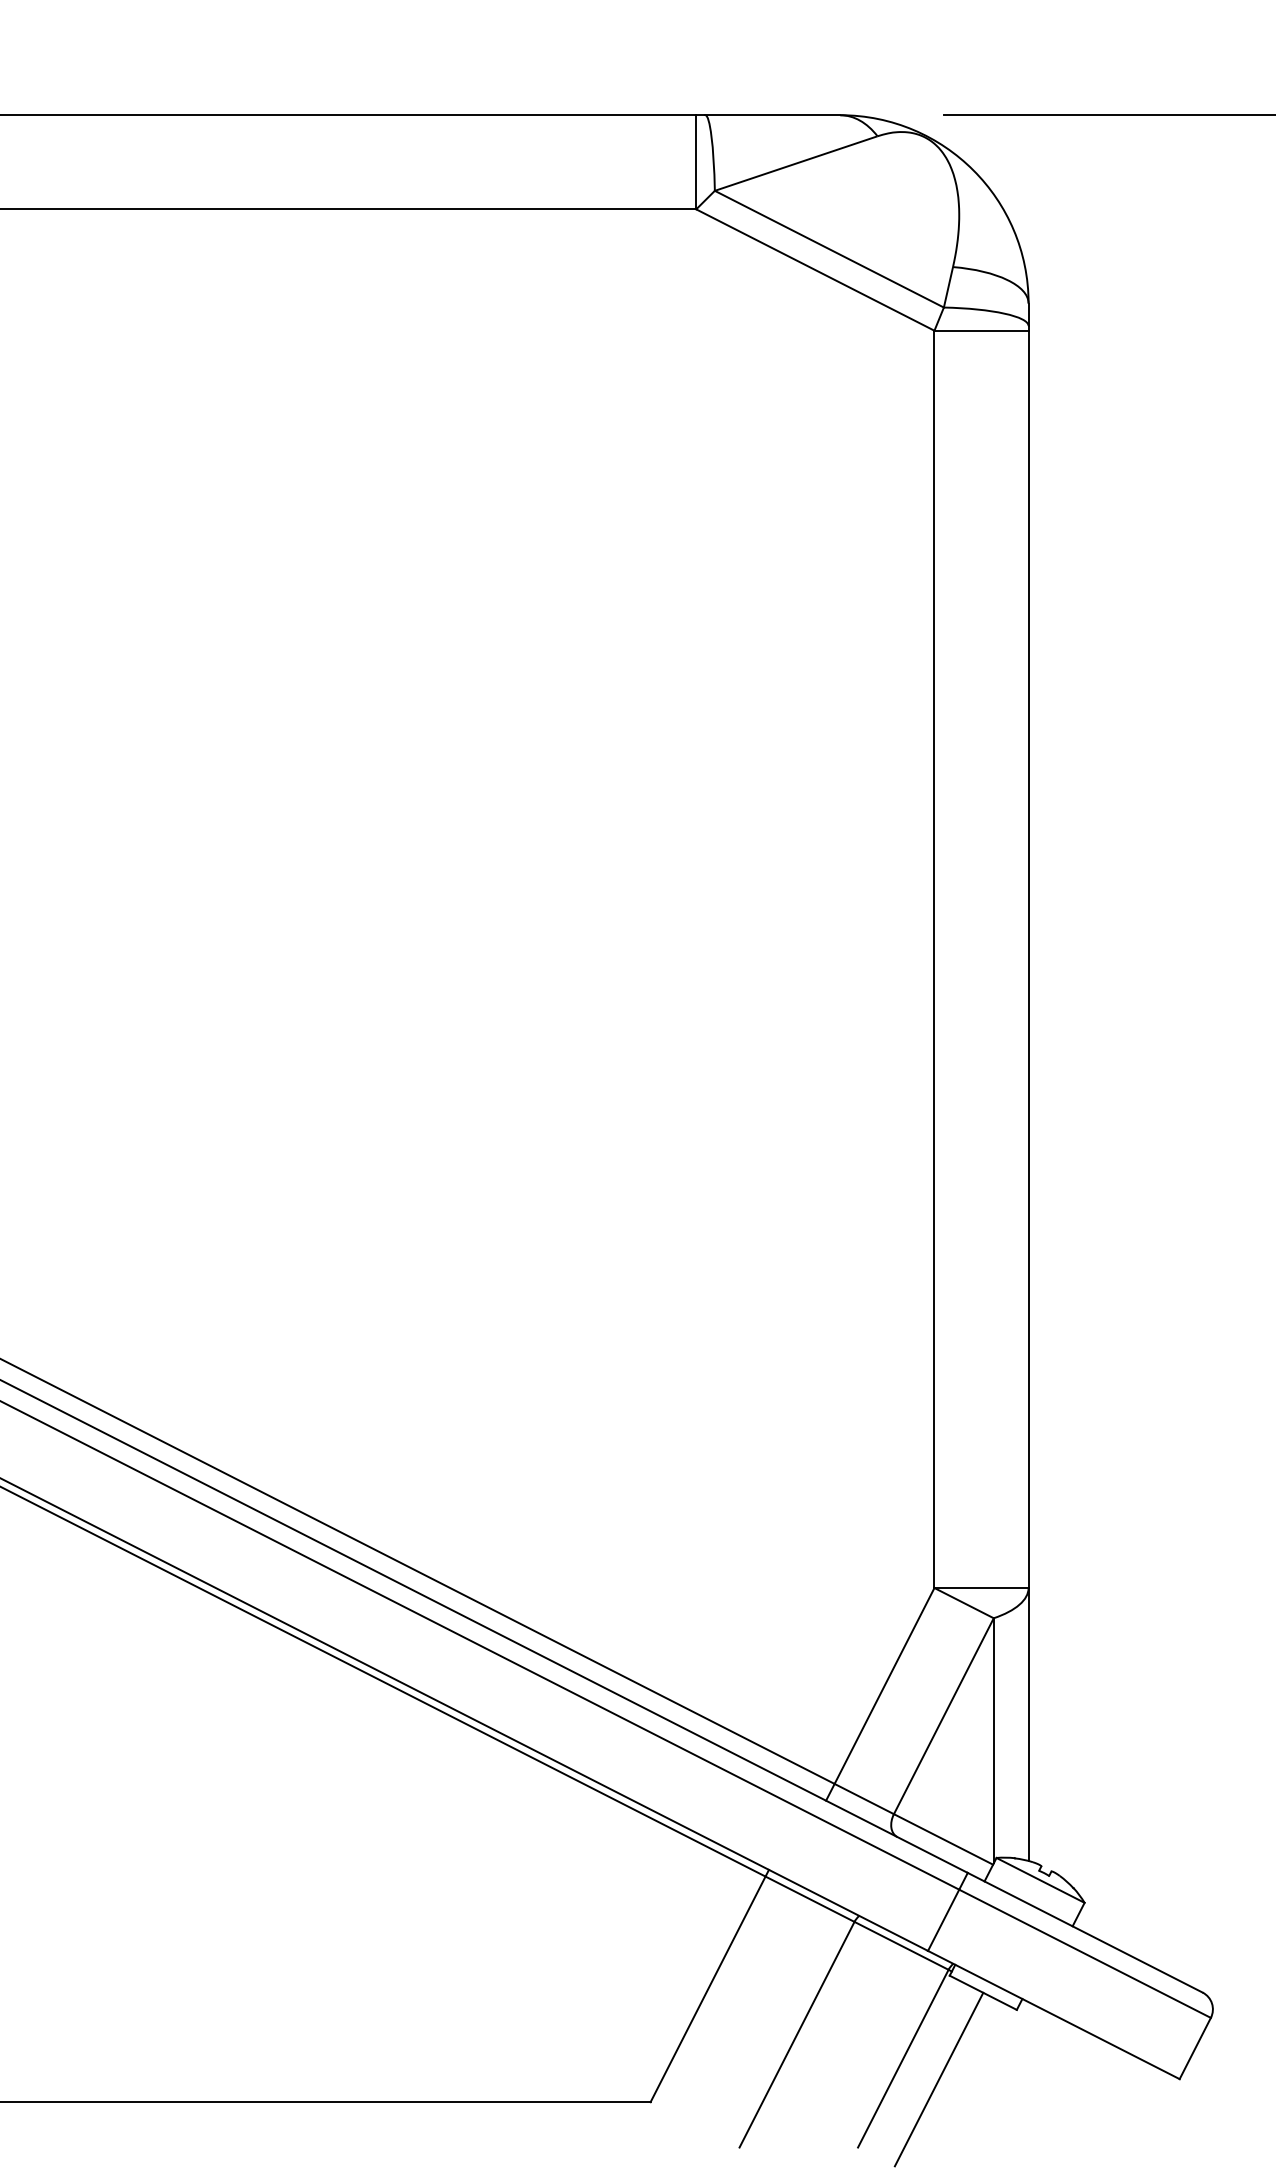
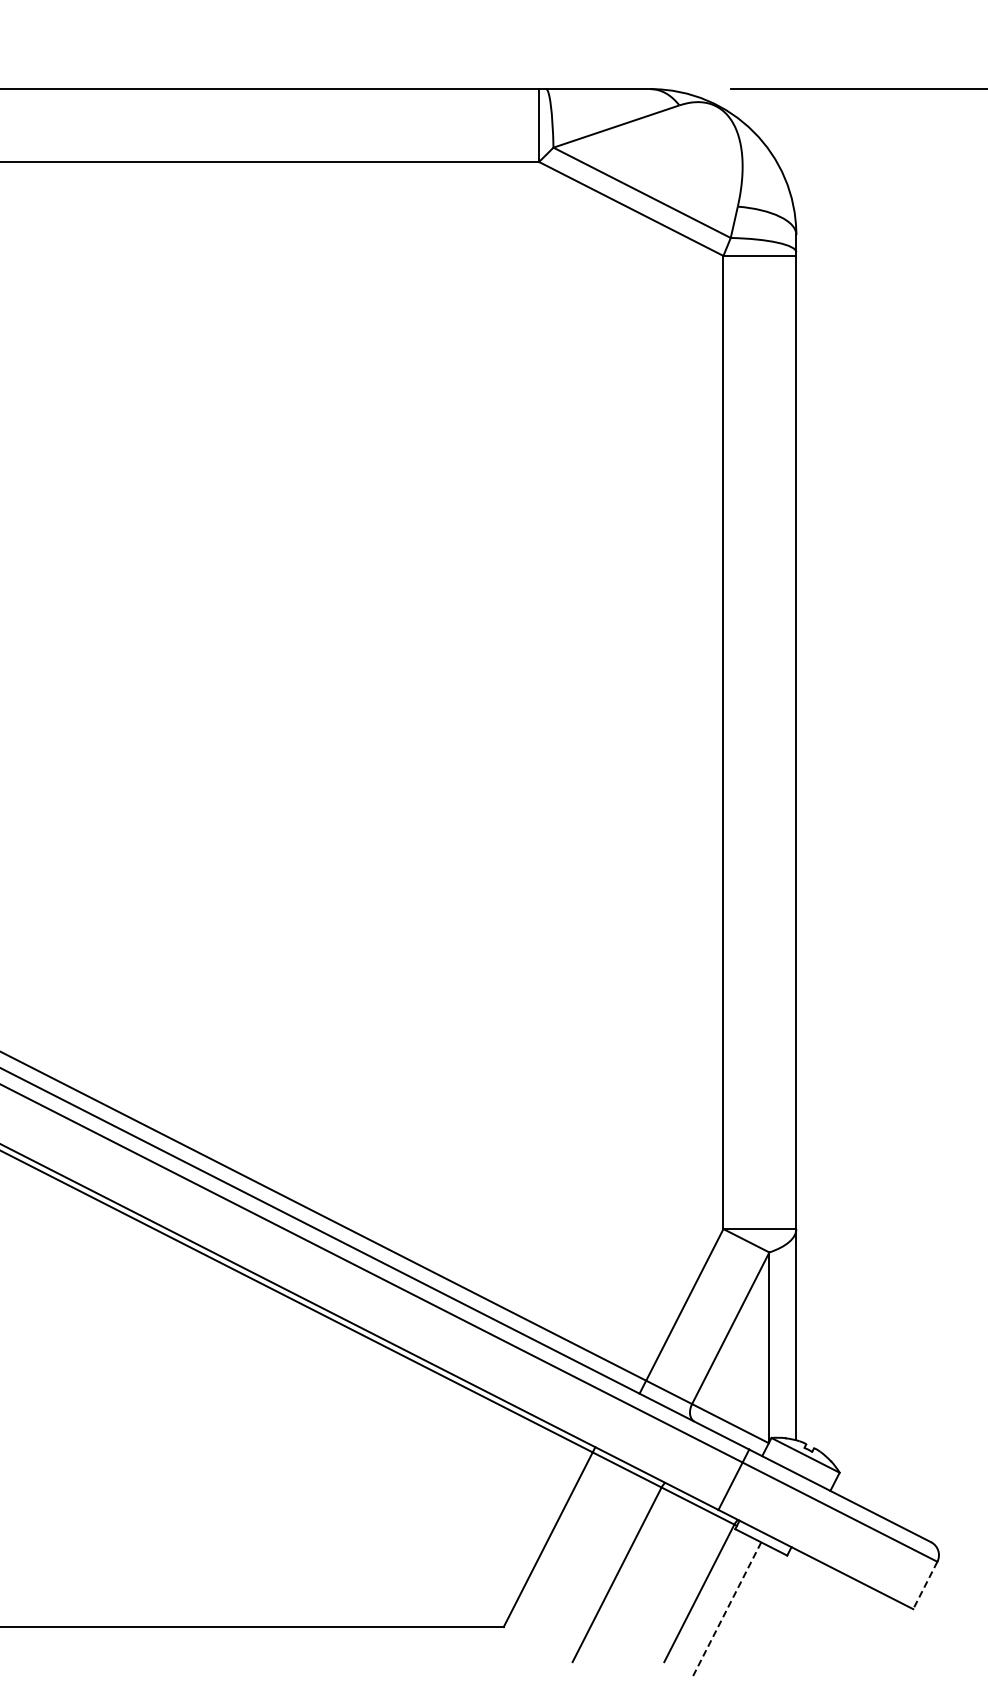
line: (1195, 2048) -> (925, 1585), solid -> dashed
line: (938, 2079) -> (726, 1609), solid -> dashed

